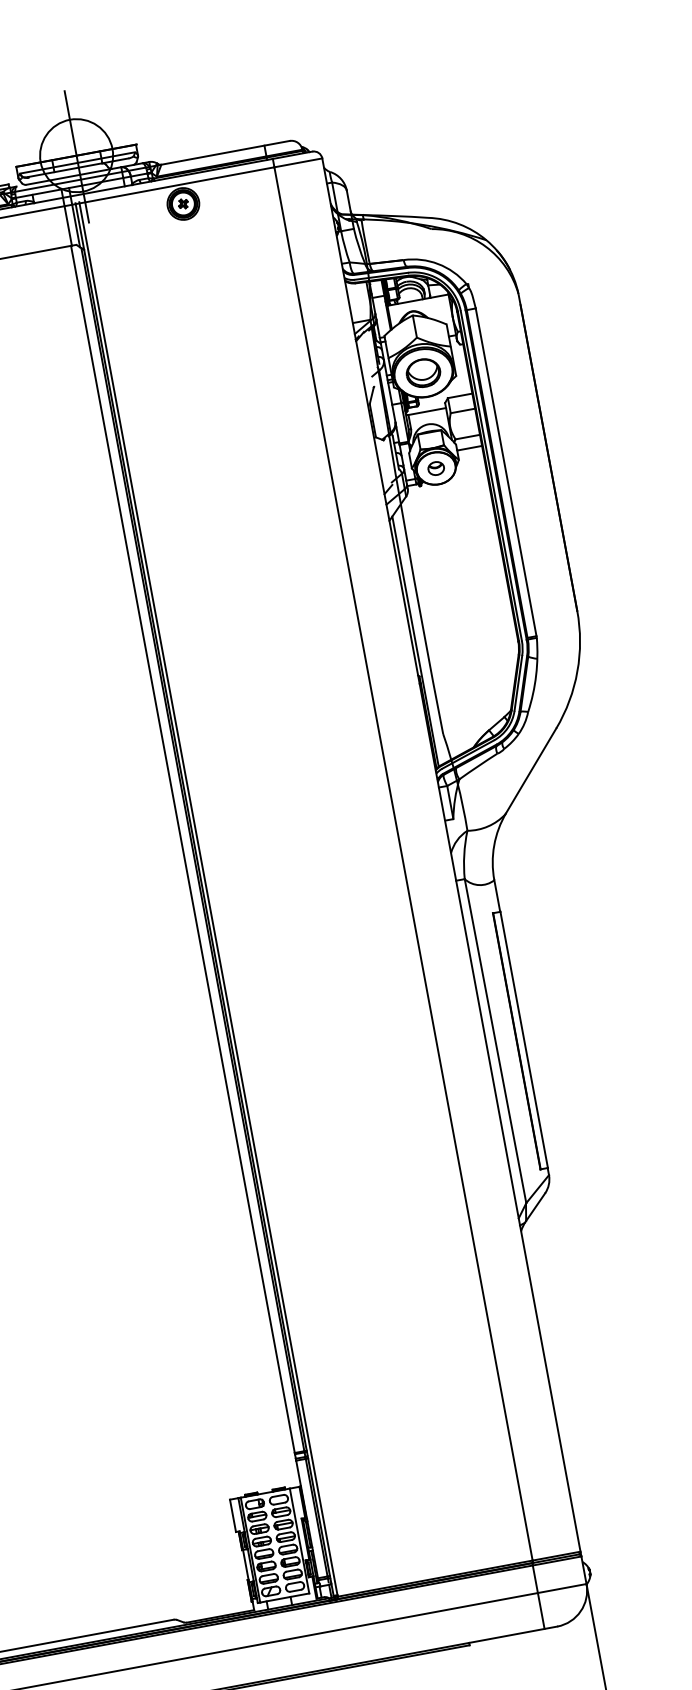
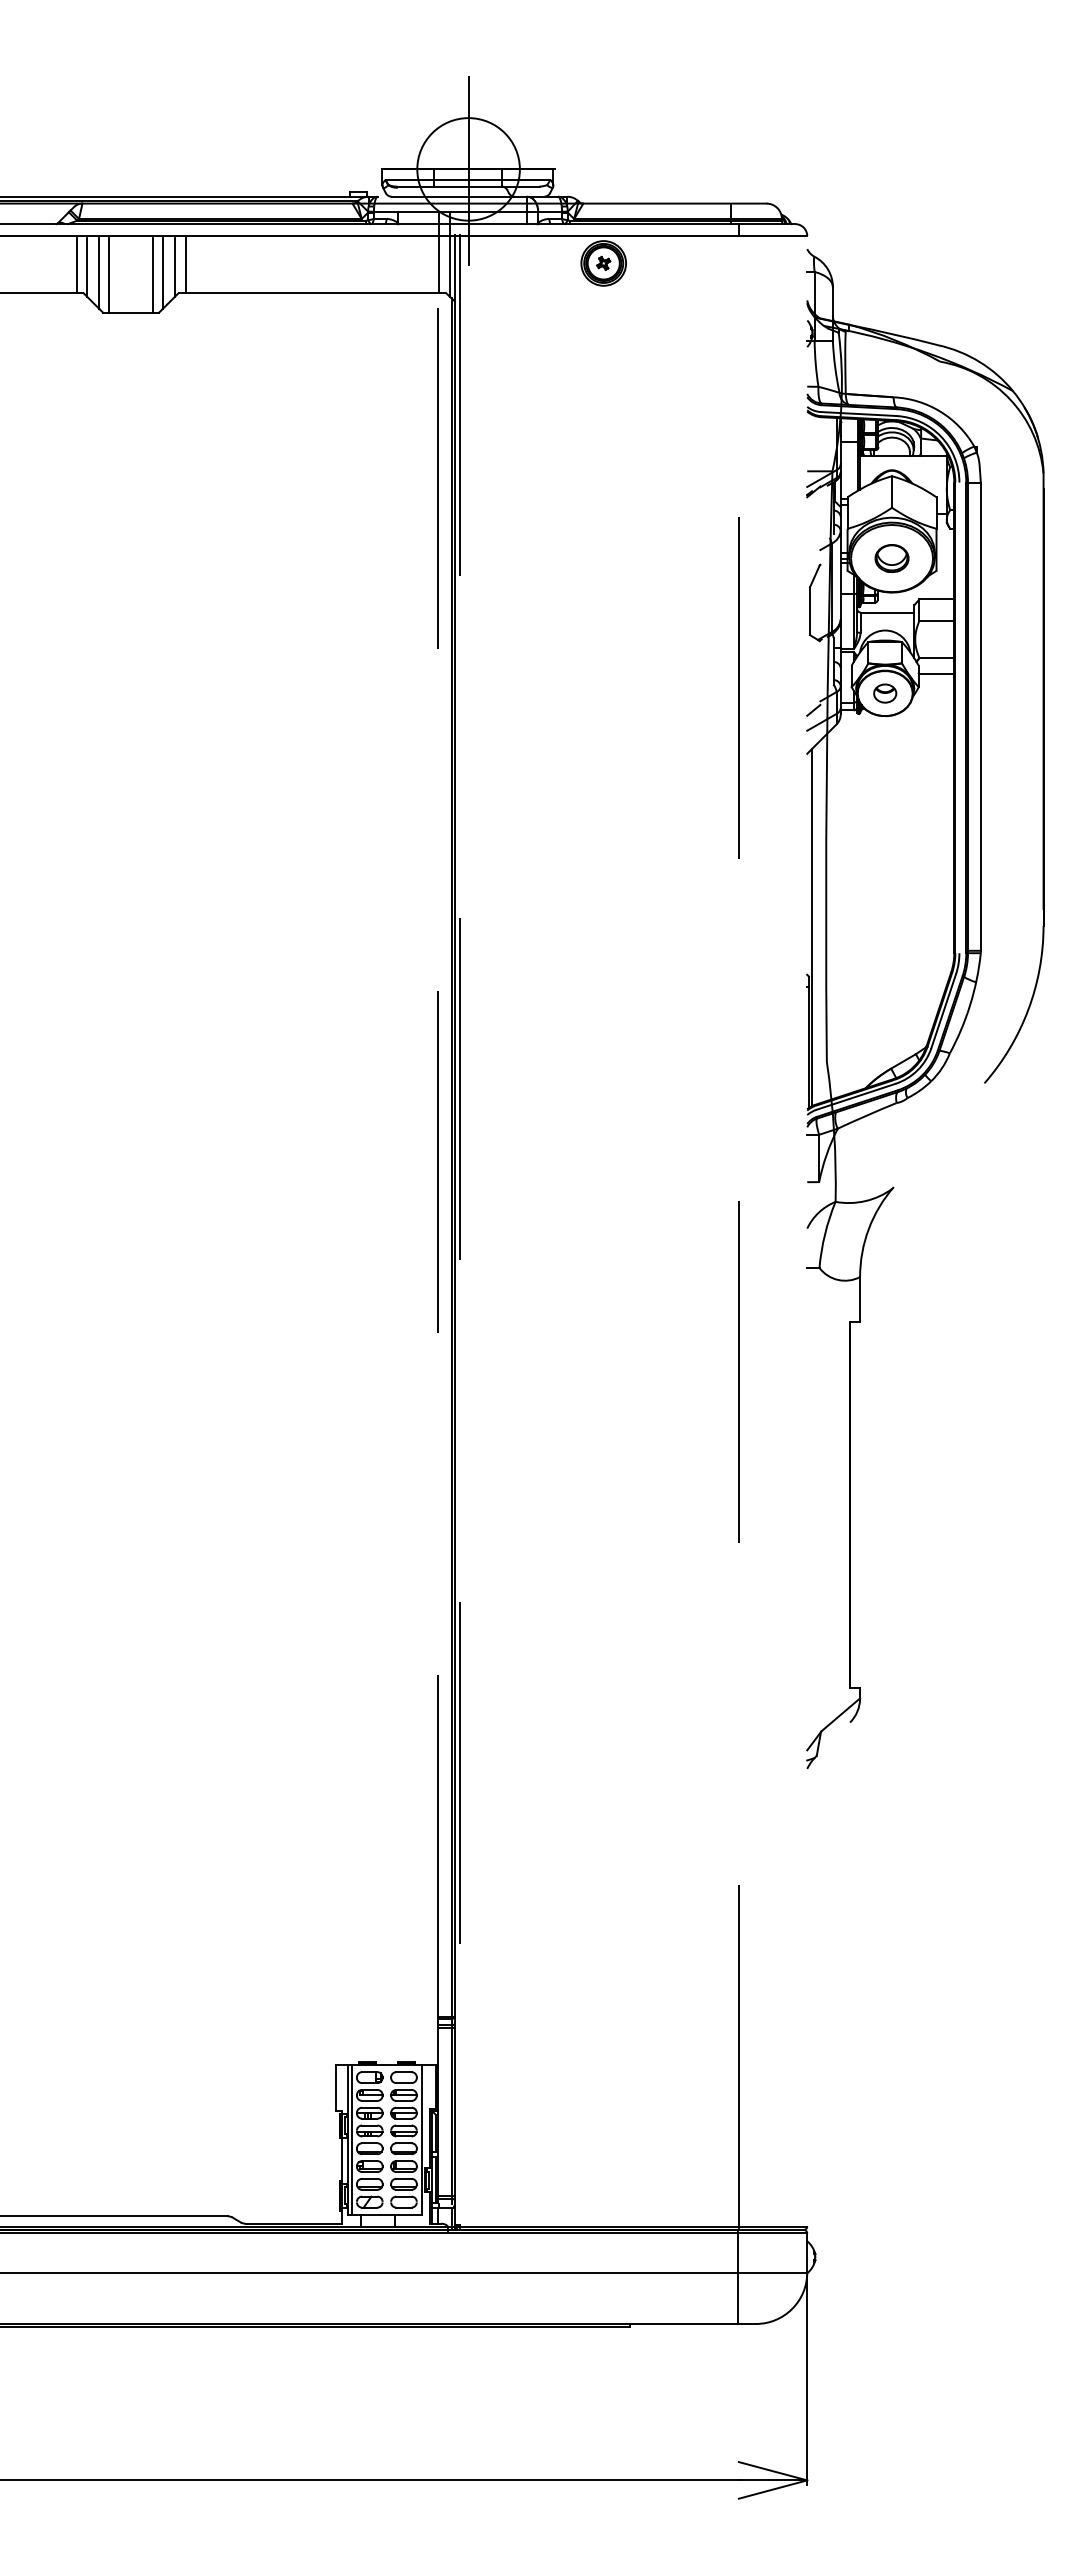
part: (423, 373) -> (891, 558), size x0.7
line: (491, 475) -> (959, 717), removed
line: (530, 770) -> (938, 1135), removed
line: (182, 849) -> (437, 1154), solid -> dashed
line: (452, 857) -> (807, 1234), removed
line: (403, 863) -> (738, 1230), solid -> dashed
line: (208, 898) -> (460, 1229), solid -> dashed
line: (524, 1040) -> (860, 1505), removed
line: (495, 1041) -> (820, 1499), removed
line: (535, 1206) -> (833, 1738), removed

